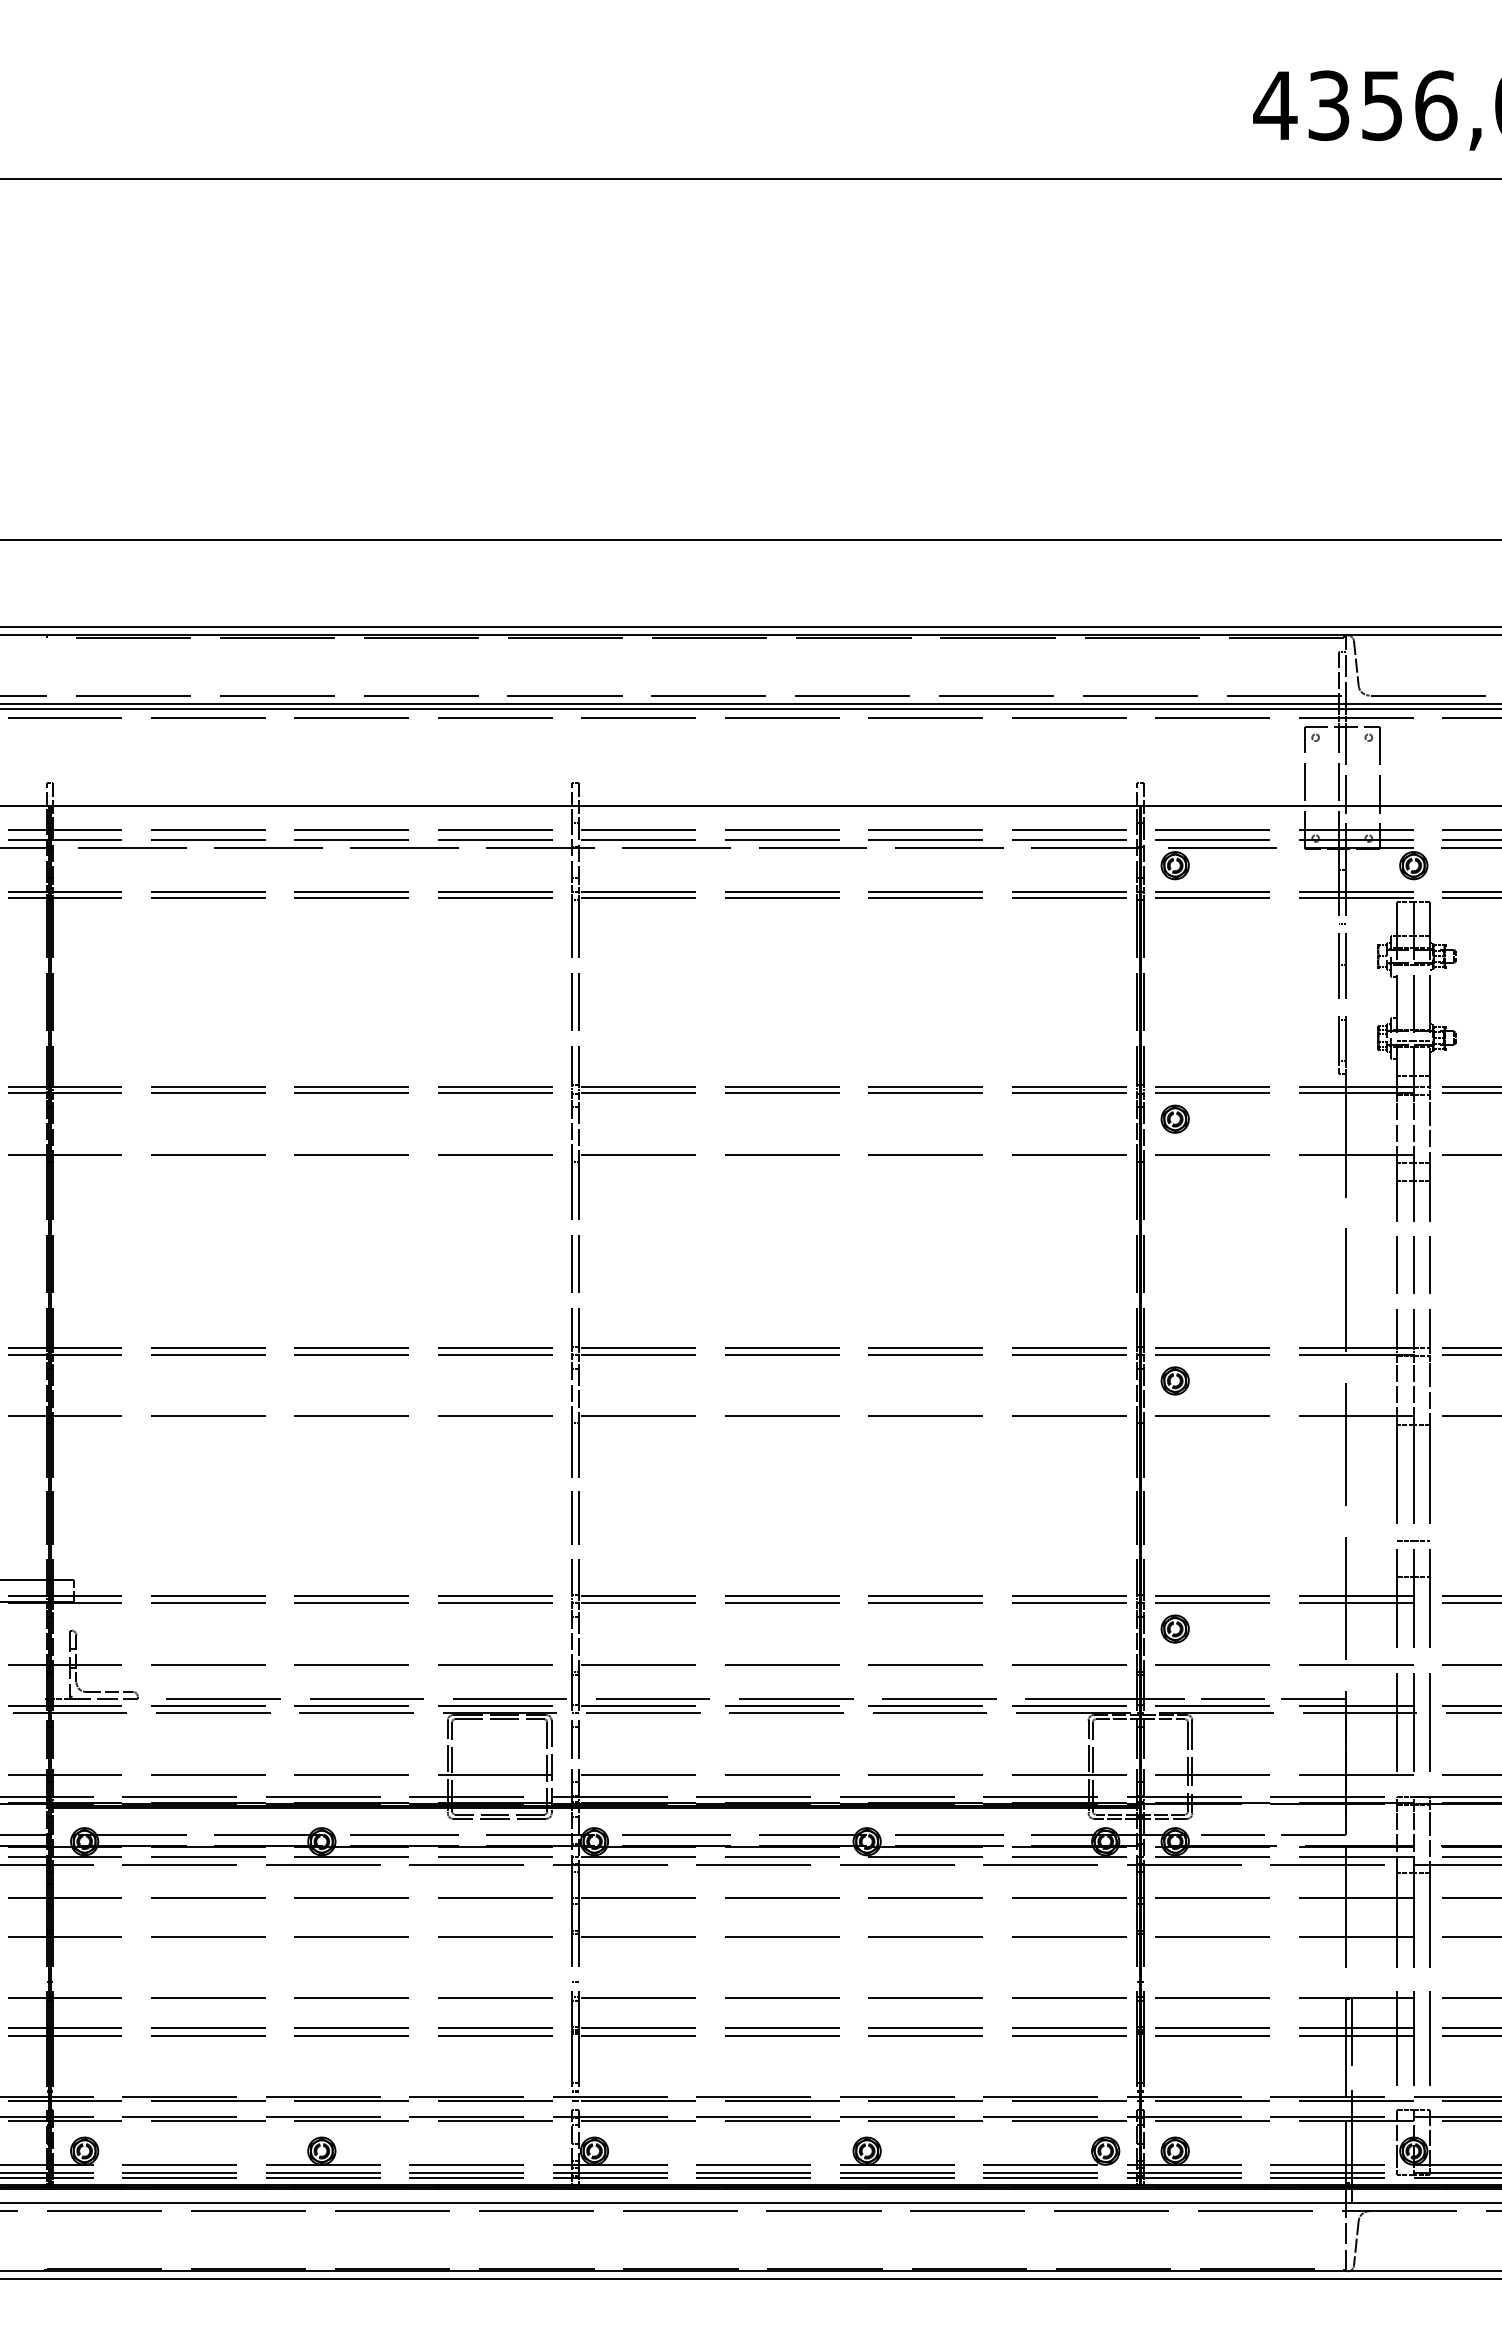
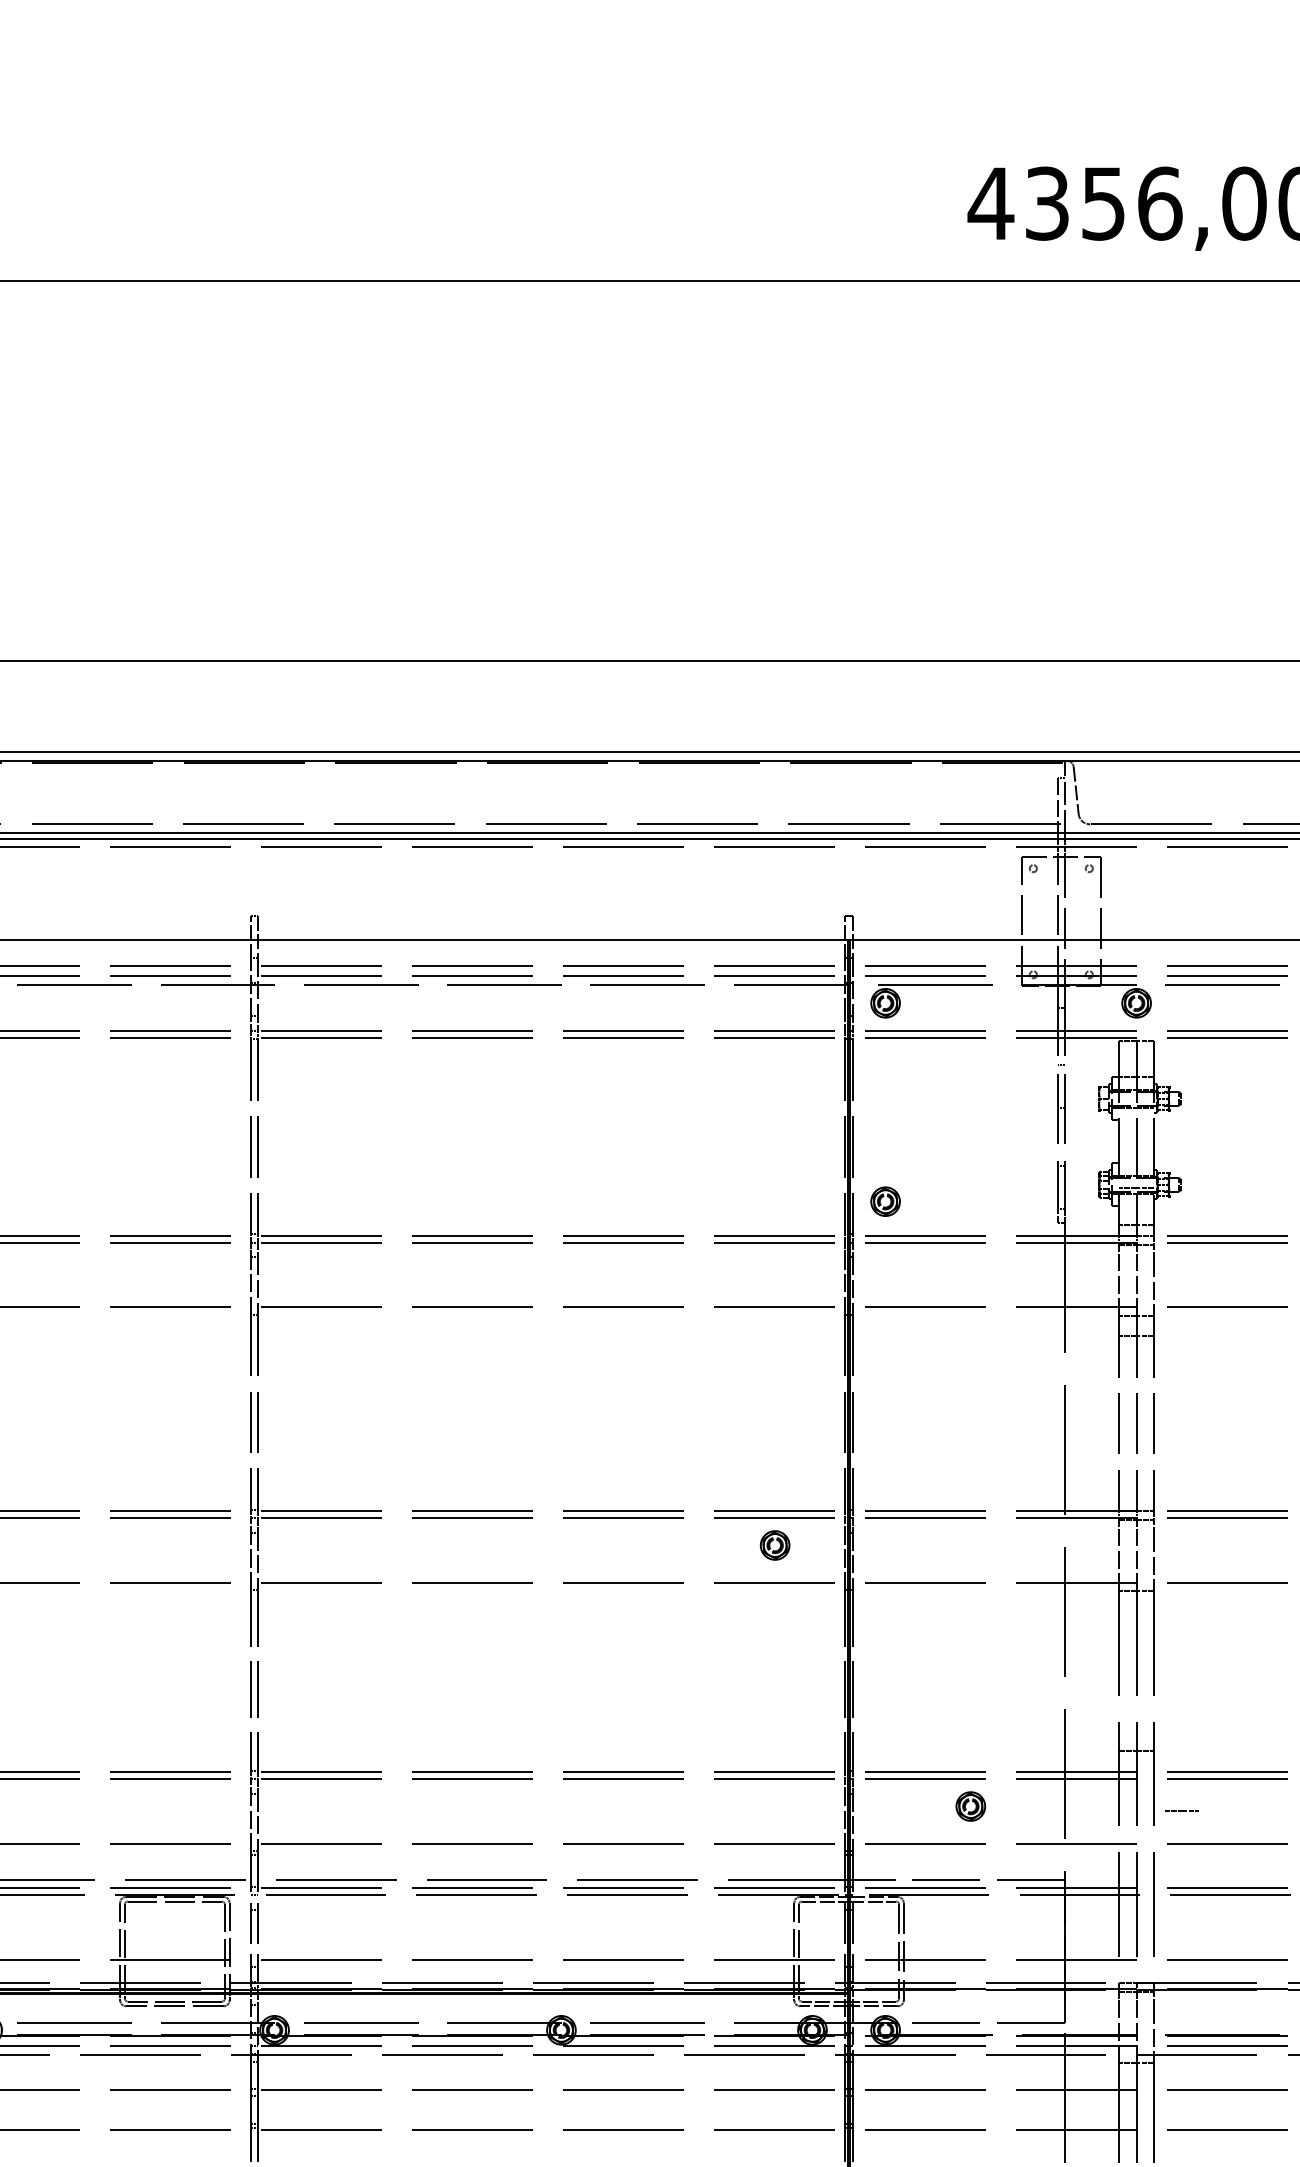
part: (1174, 1118) -> (884, 1200), moved
part: (1174, 1380) -> (774, 1545), moved
line: (1413, 1540) -> (1181, 1810), moved
part: (1174, 1628) -> (970, 1805), moved

